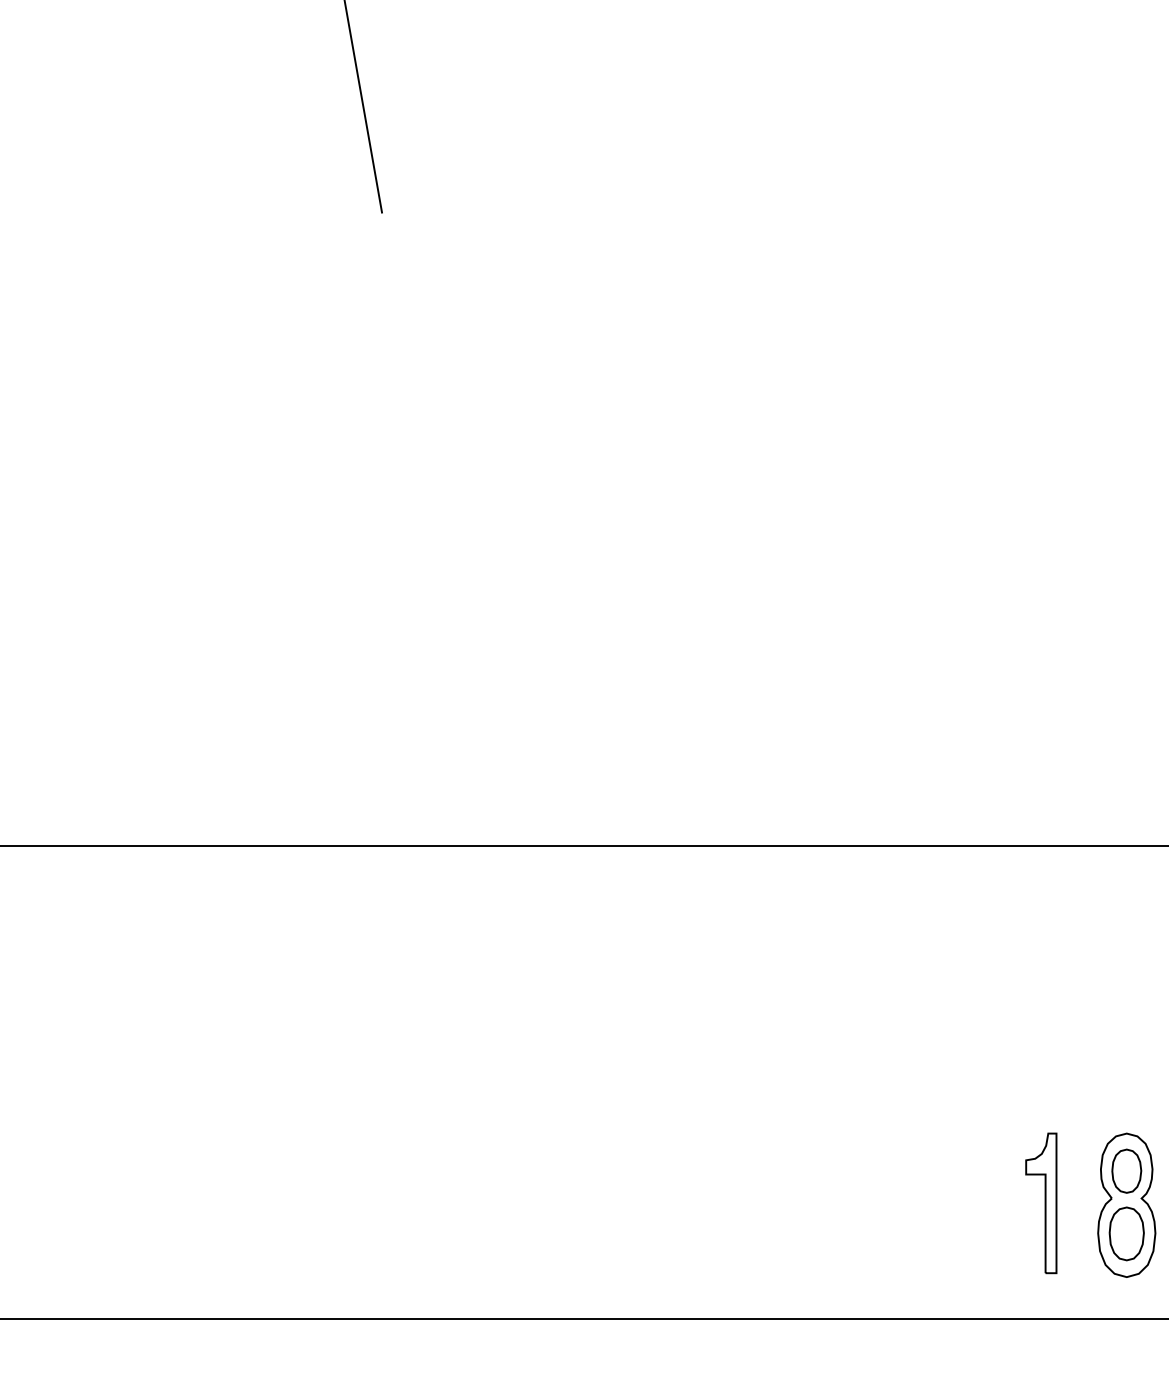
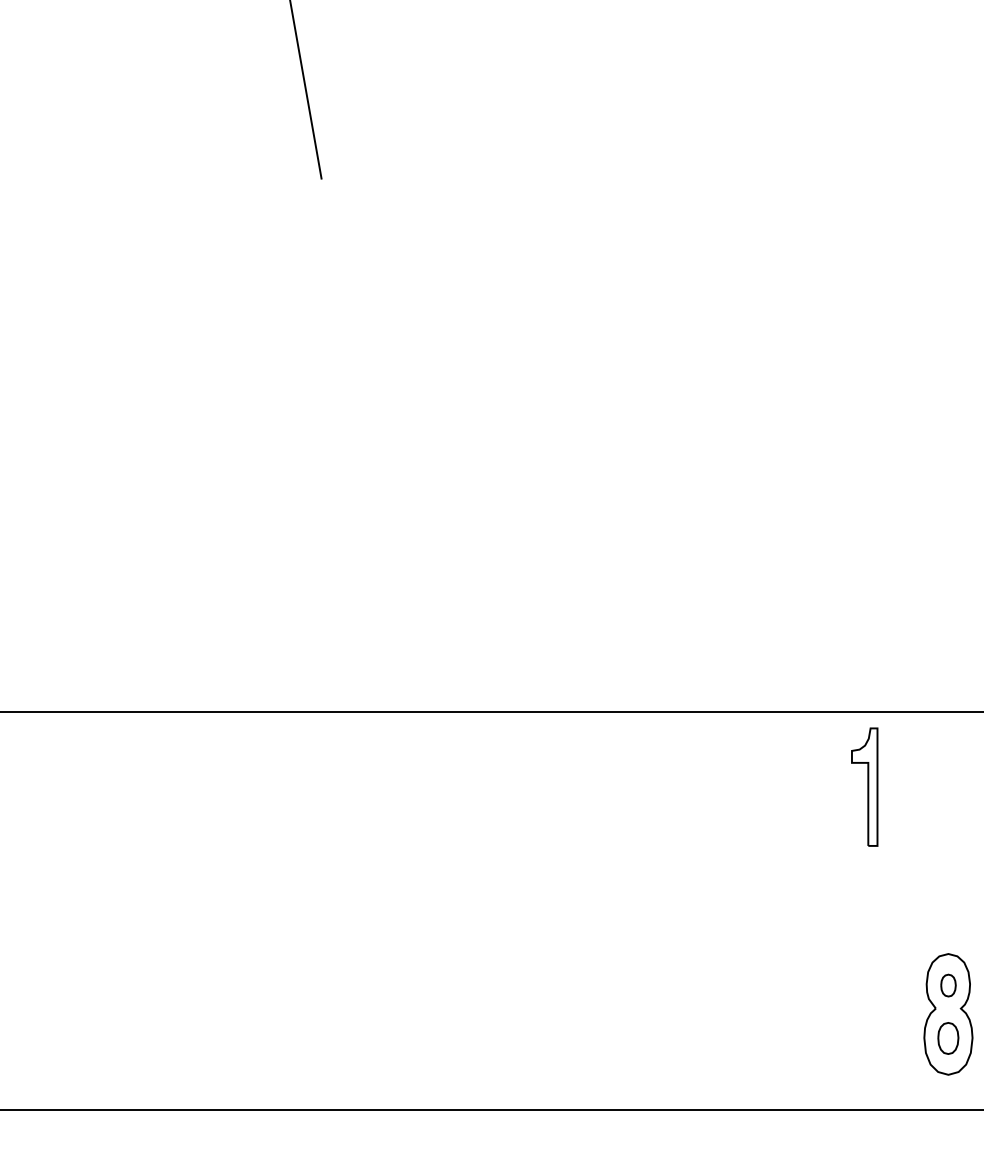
part: (1126, 1170) -> (948, 985), size x0.6
part: (1041, 1203) -> (864, 787), moved
part: (1126, 1233) -> (948, 1038), size x0.7

